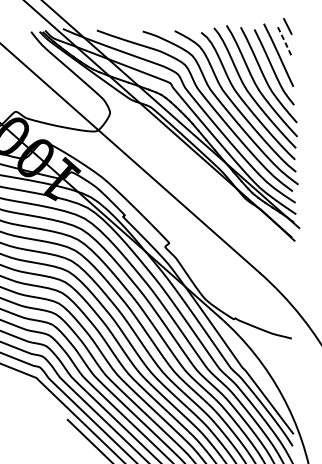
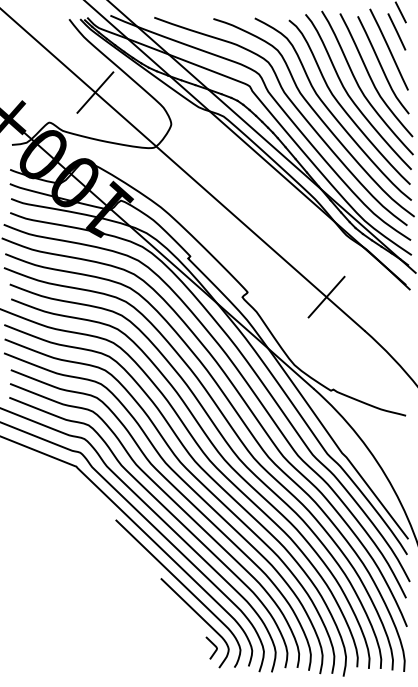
line: (285, 41) -> (397, 32), dashed -> solid
line: (51, 88) -> (95, 92), added
line: (230, 246) -> (326, 296), added

